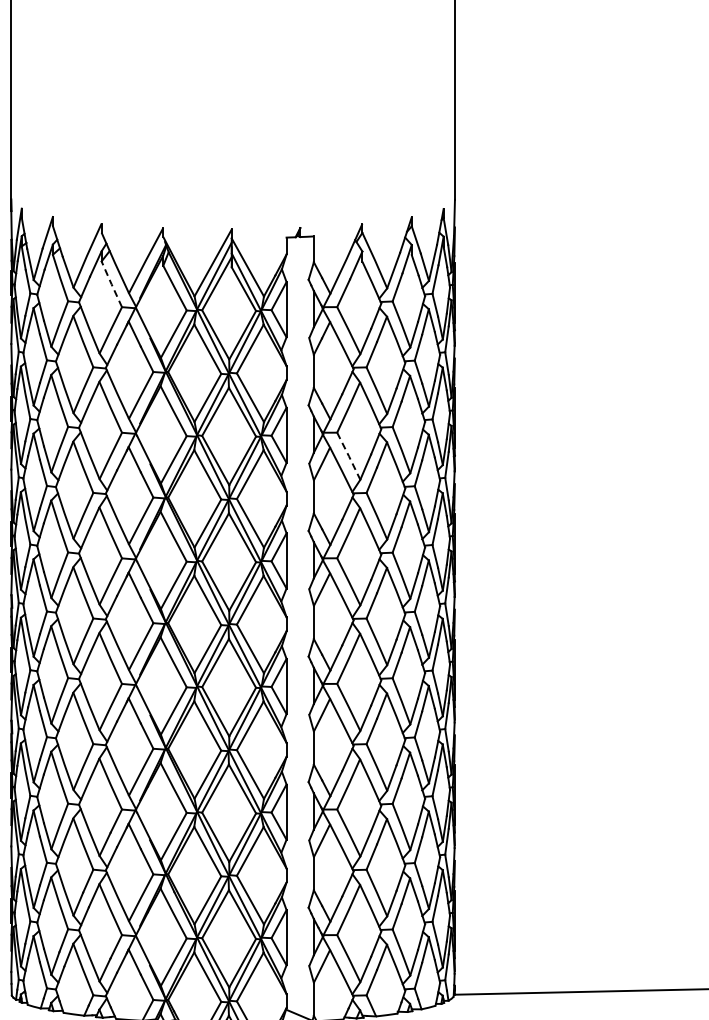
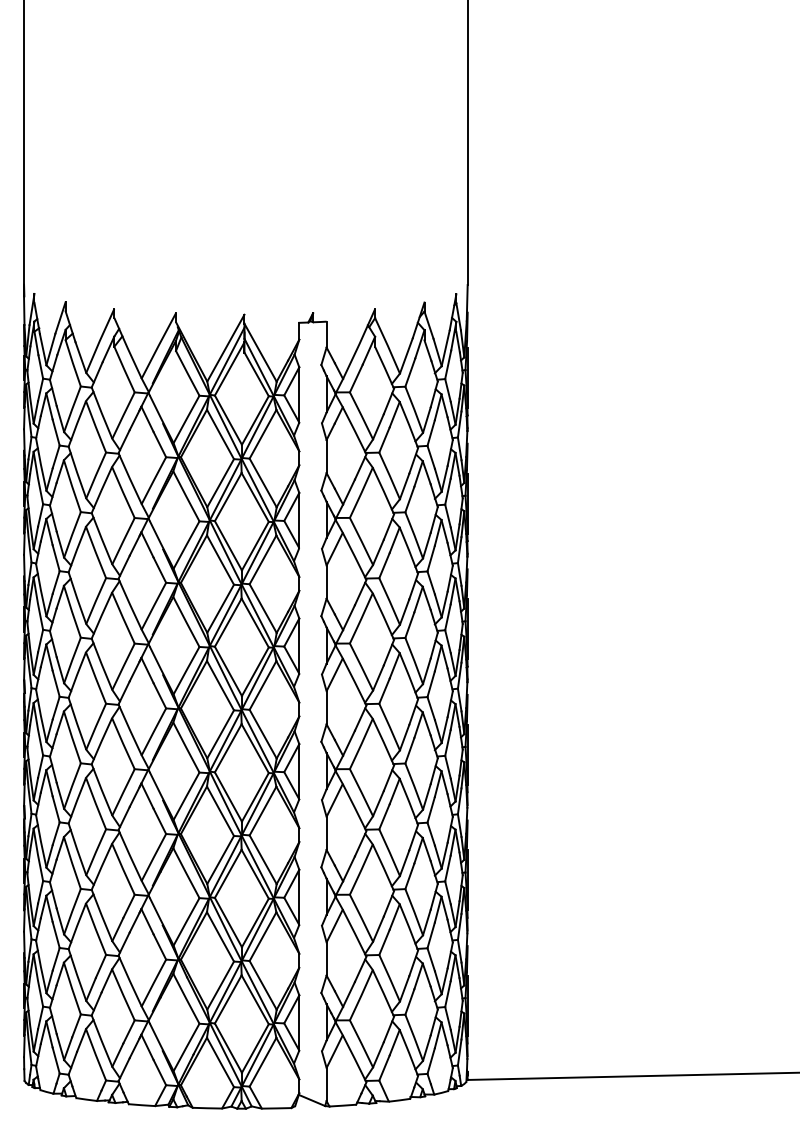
line: (111, 284) -> (124, 369), dashed -> solid
line: (348, 456) -> (361, 541), dashed -> solid

